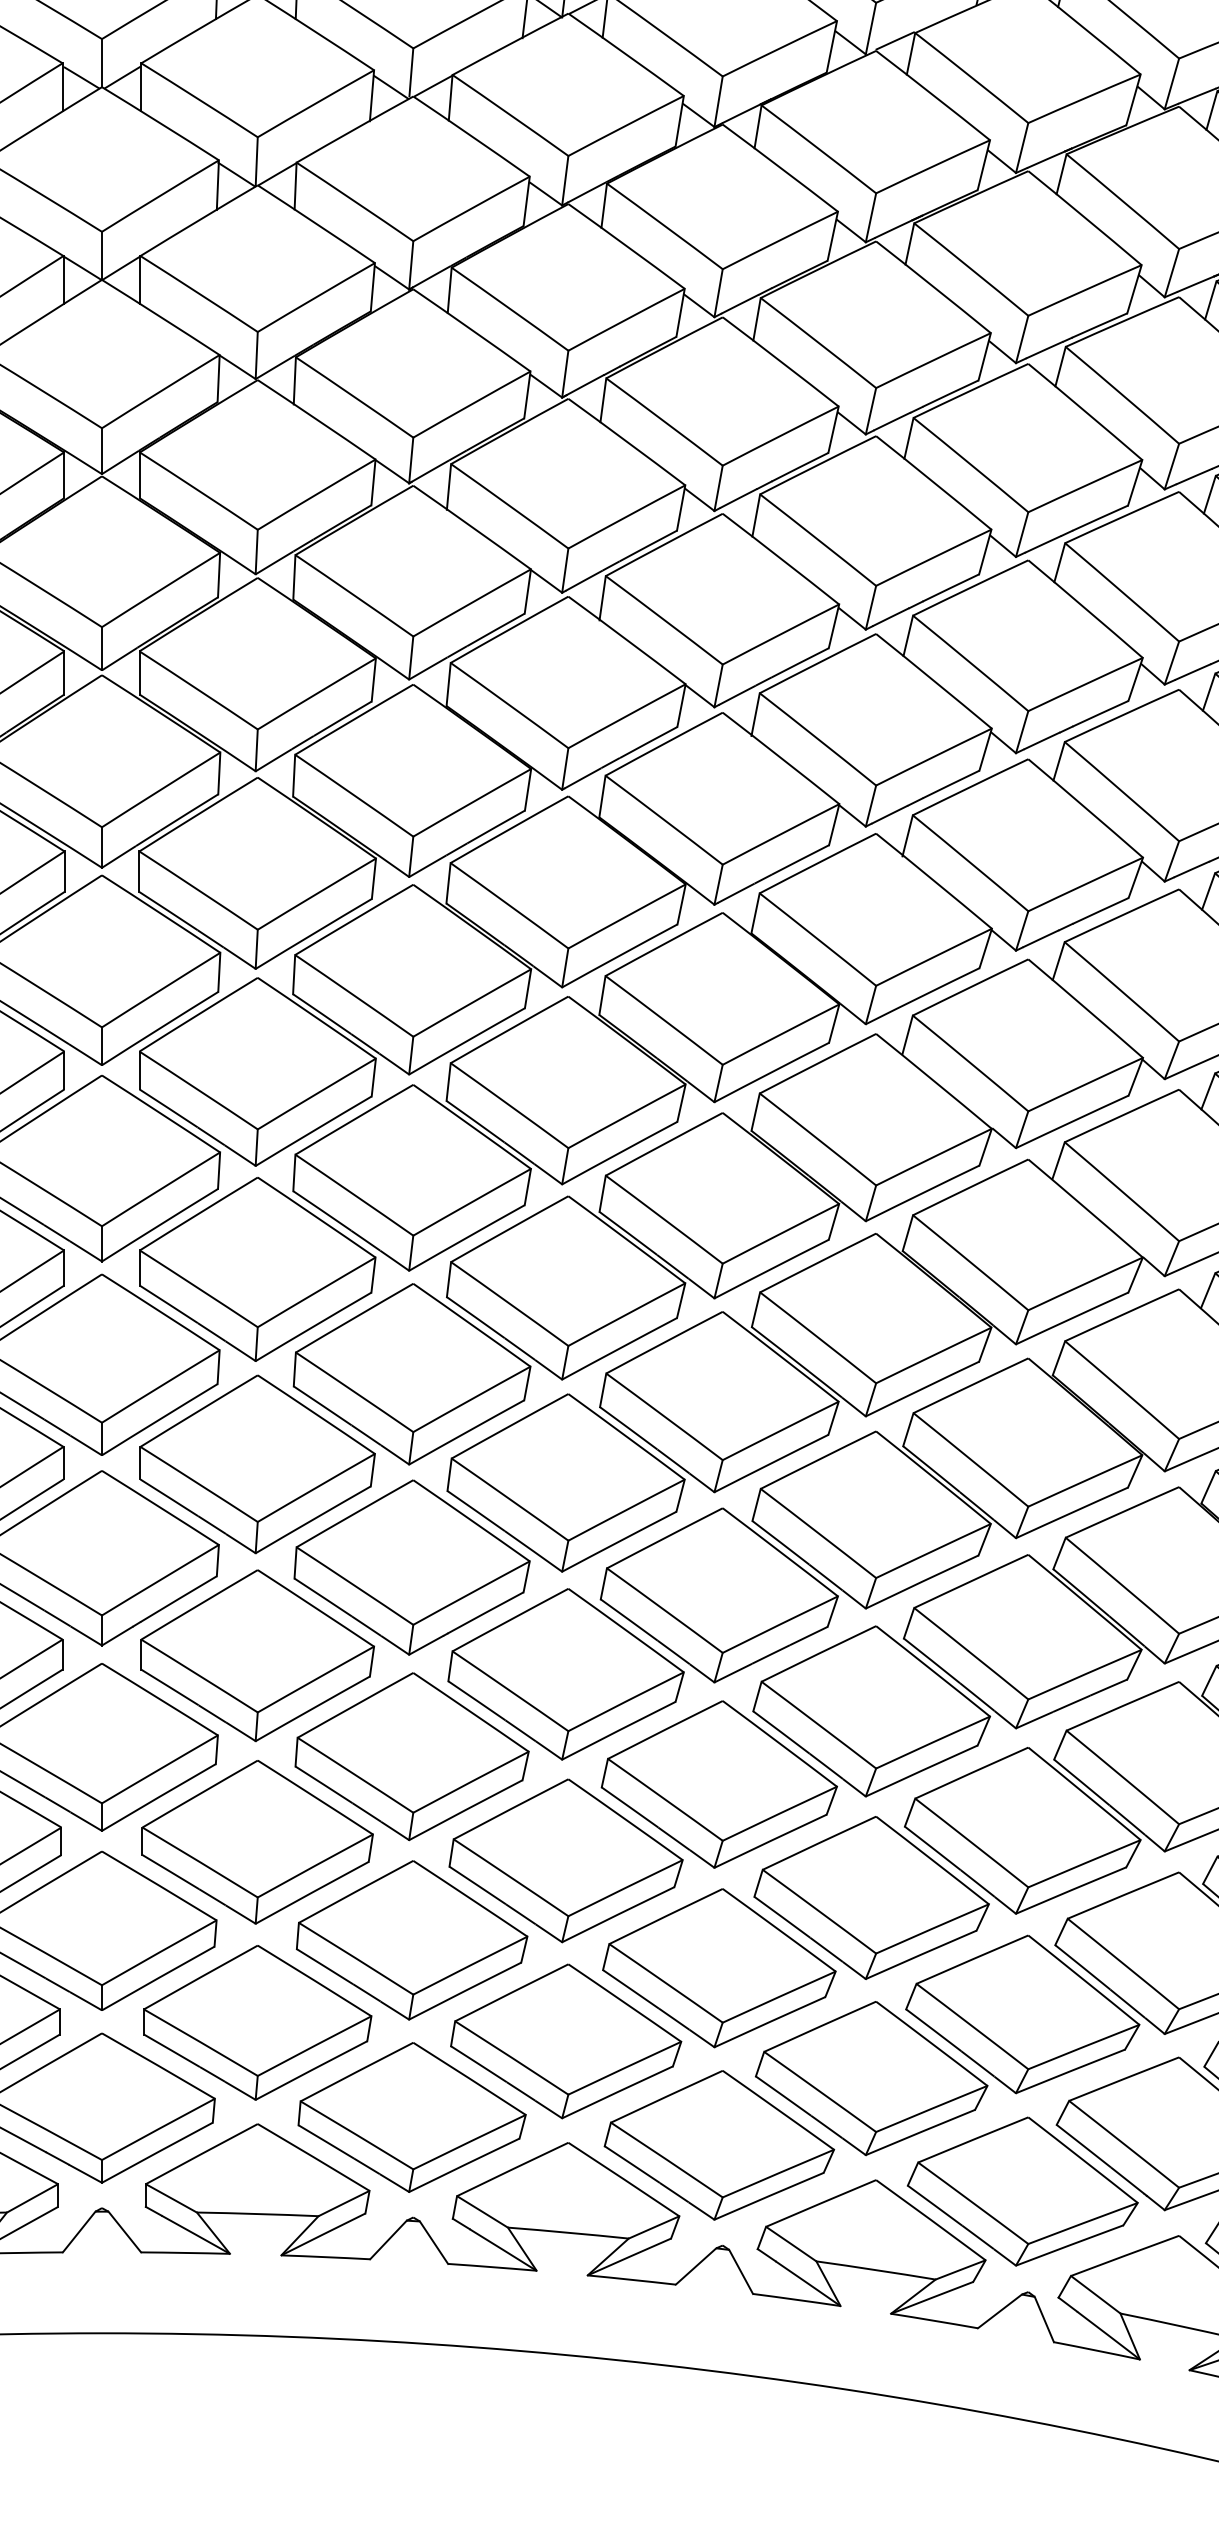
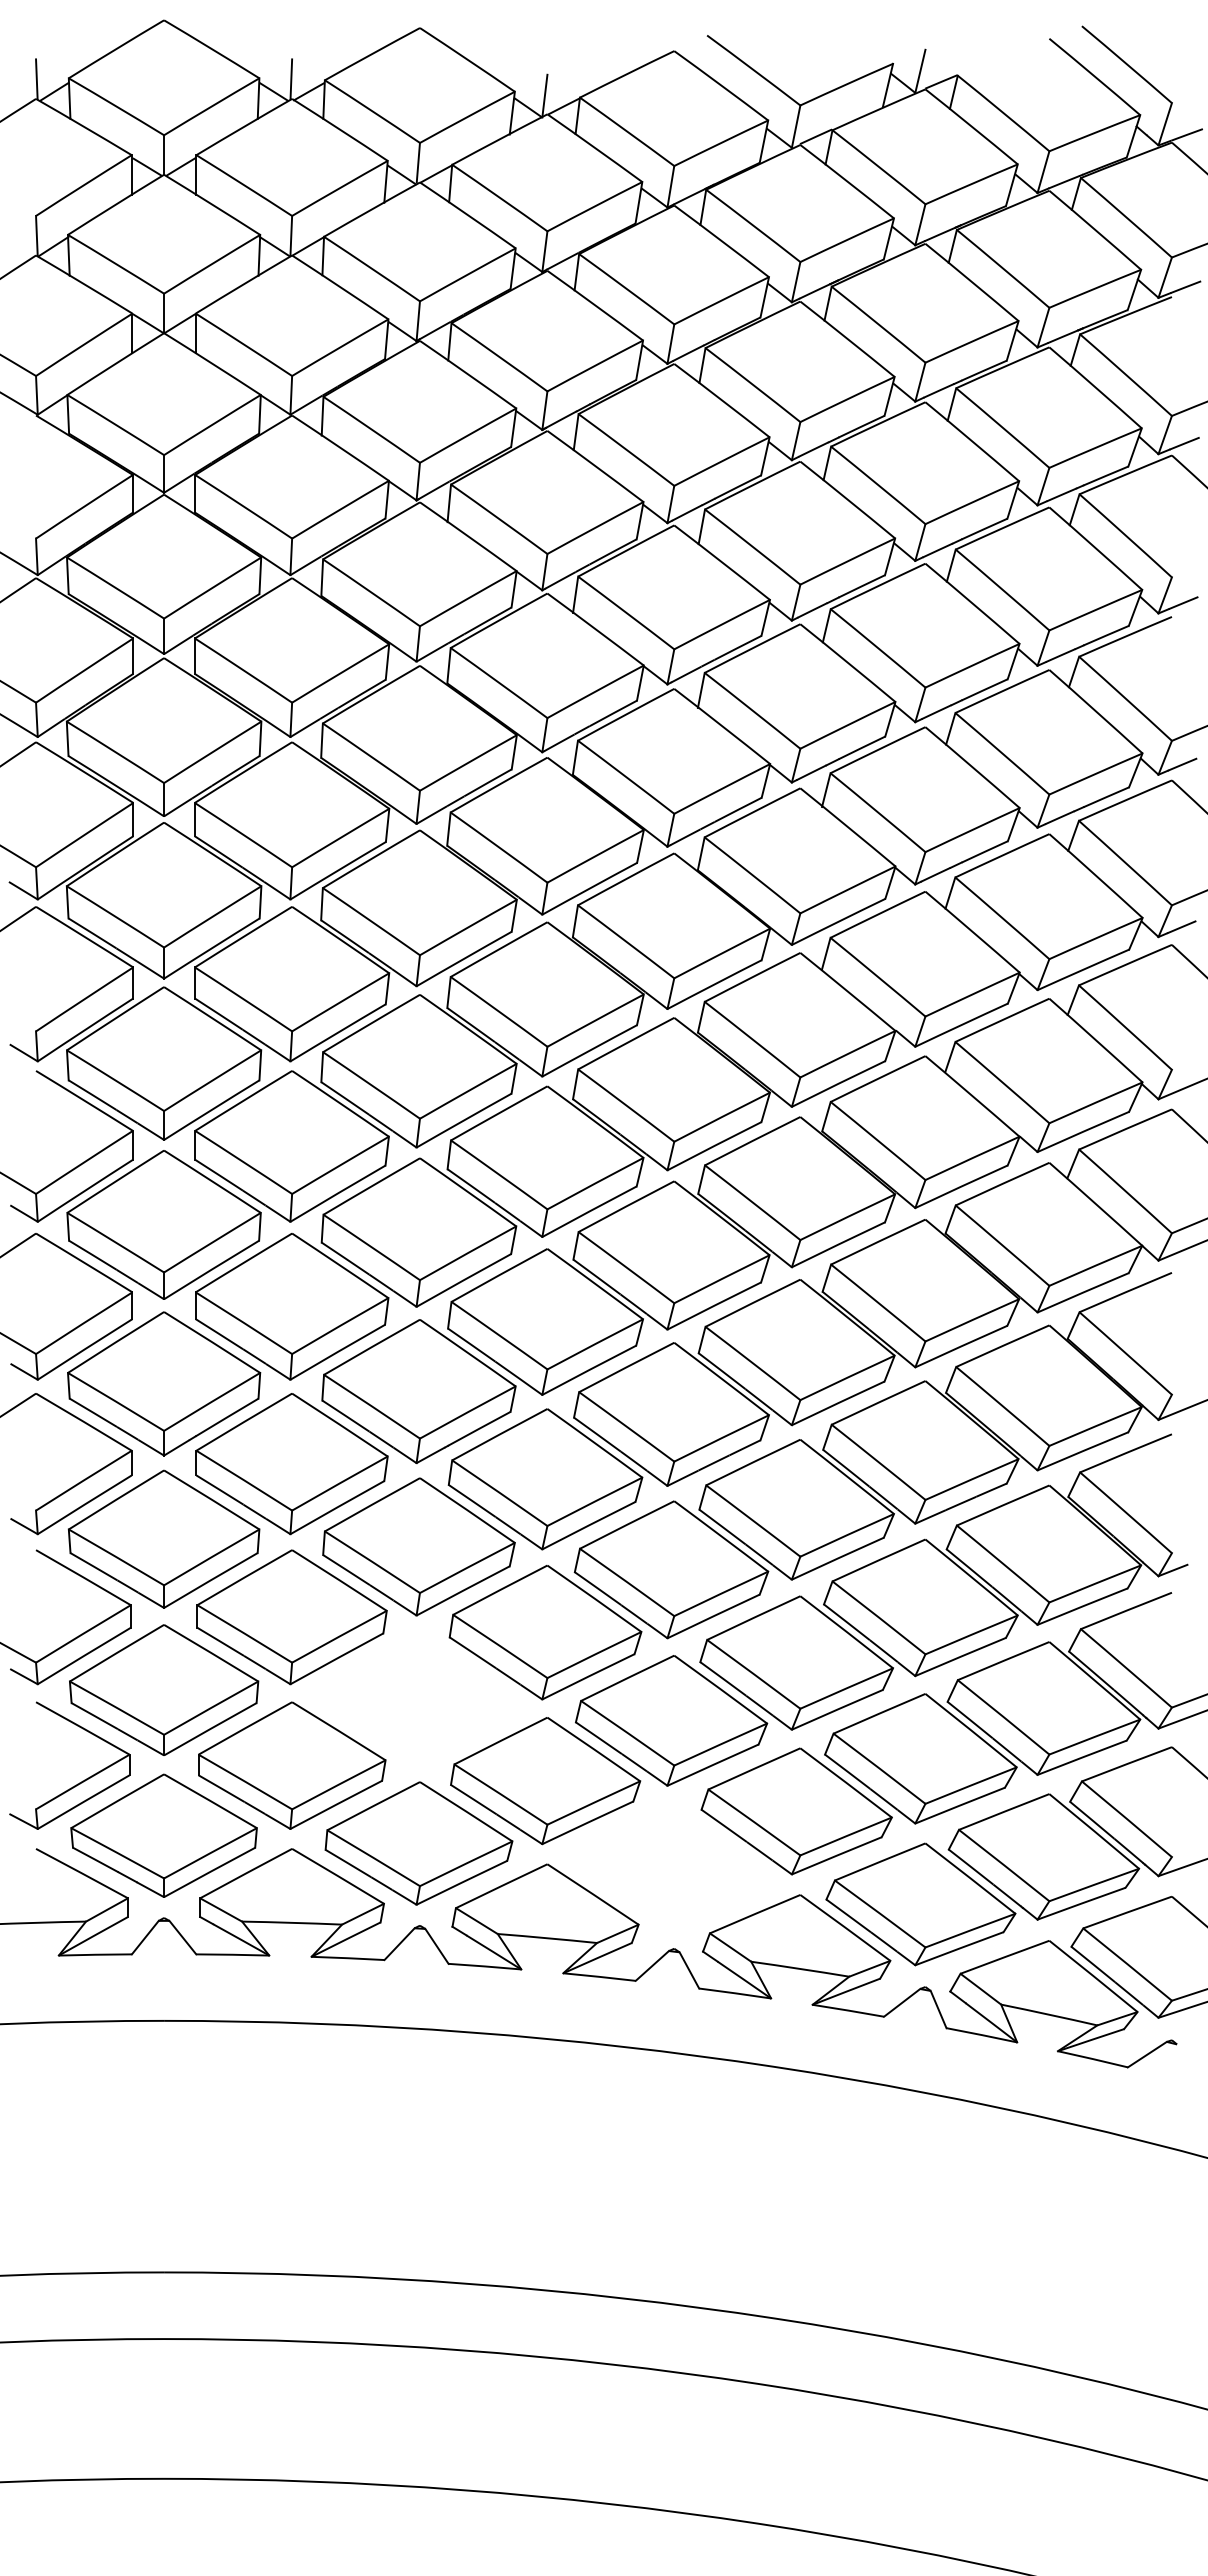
part: (411, 1939) -> (418, 1697), removed
part: (719, 2145) -> (671, 1866), removed

